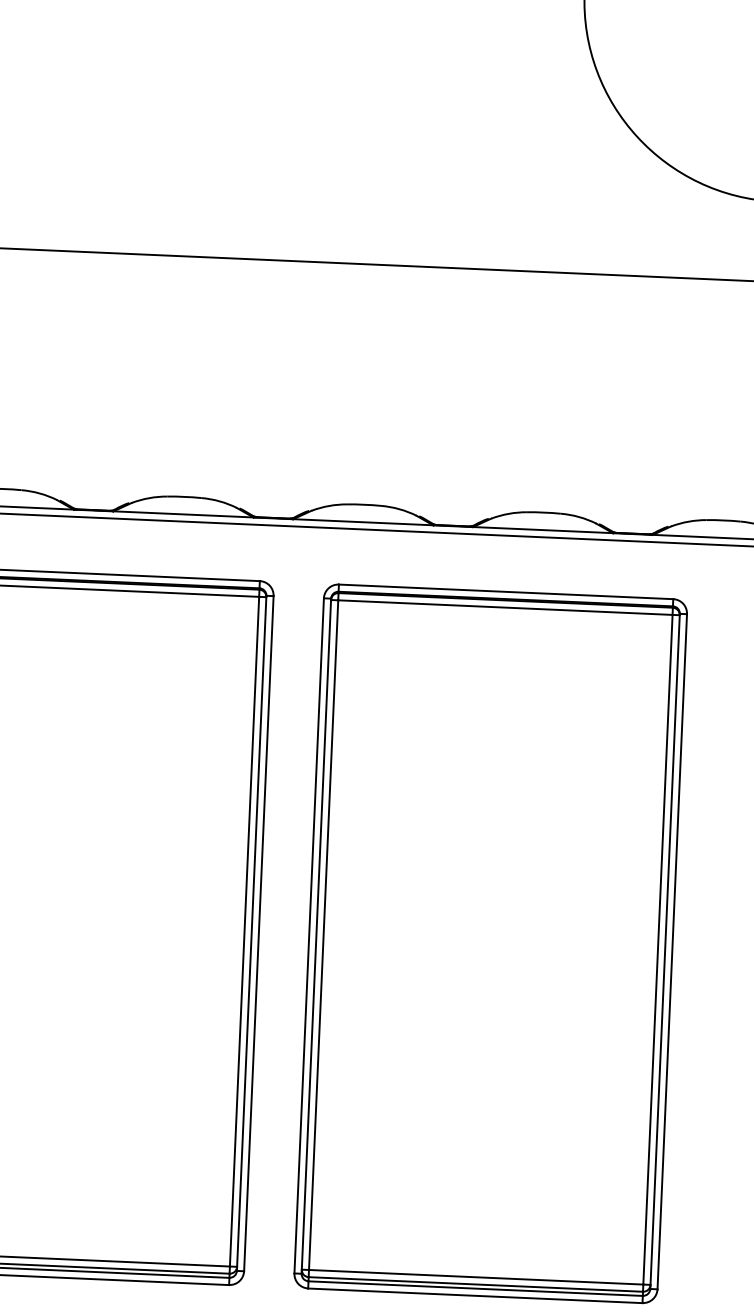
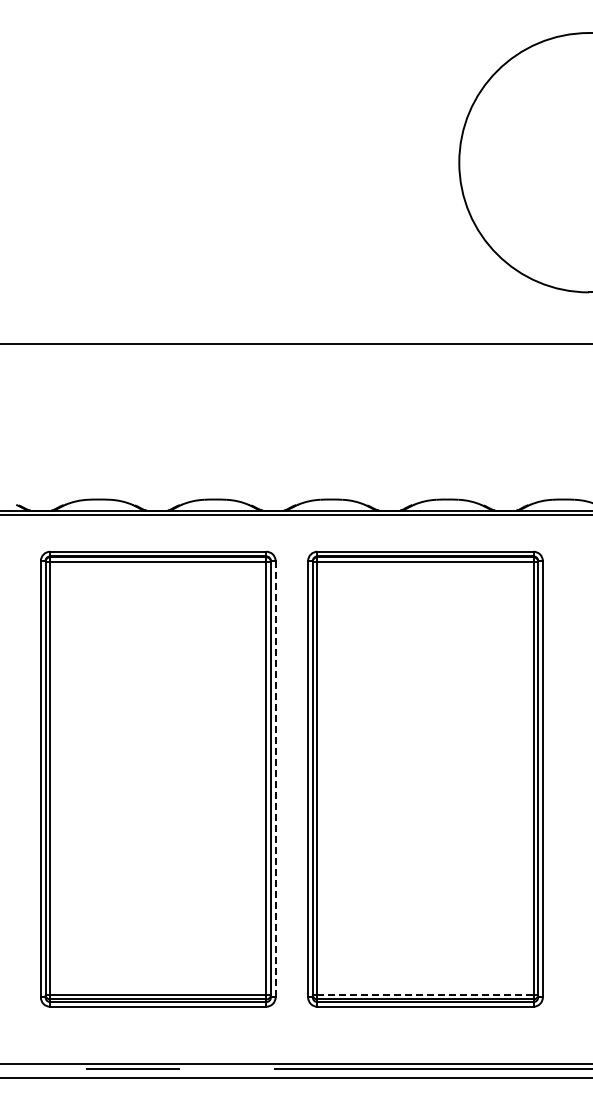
line: (258, 934) -> (275, 779), solid -> dashed
line: (477, 1276) -> (426, 994), solid -> dashed

